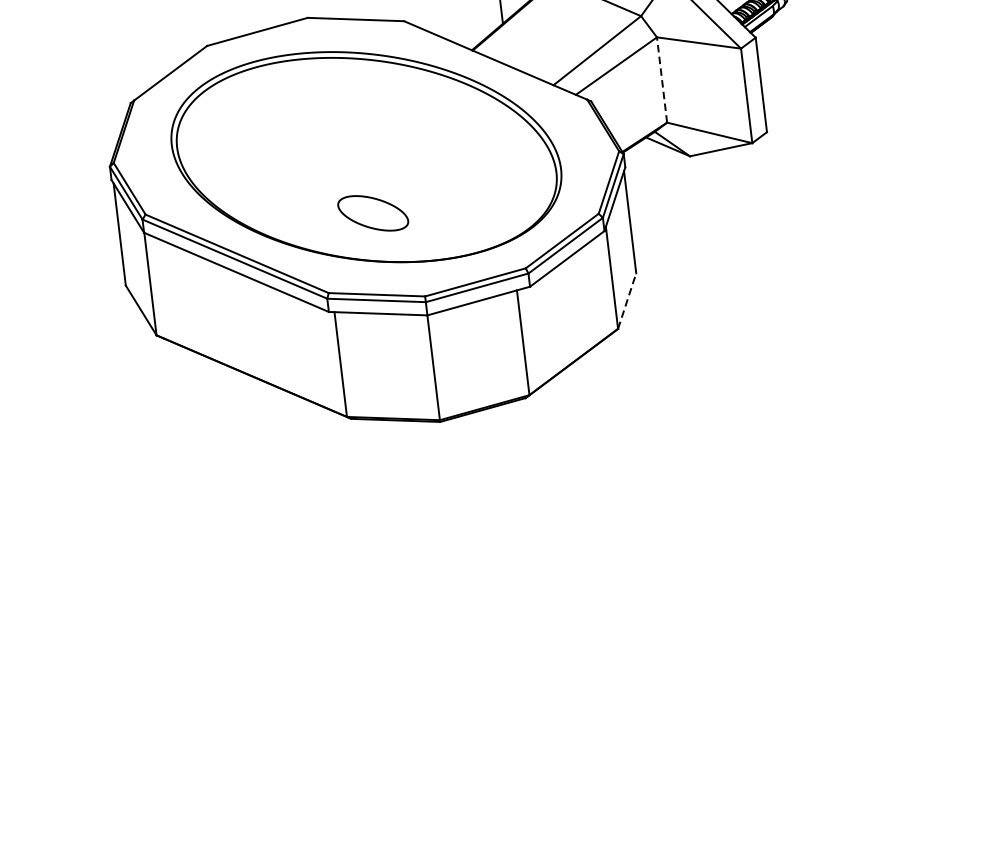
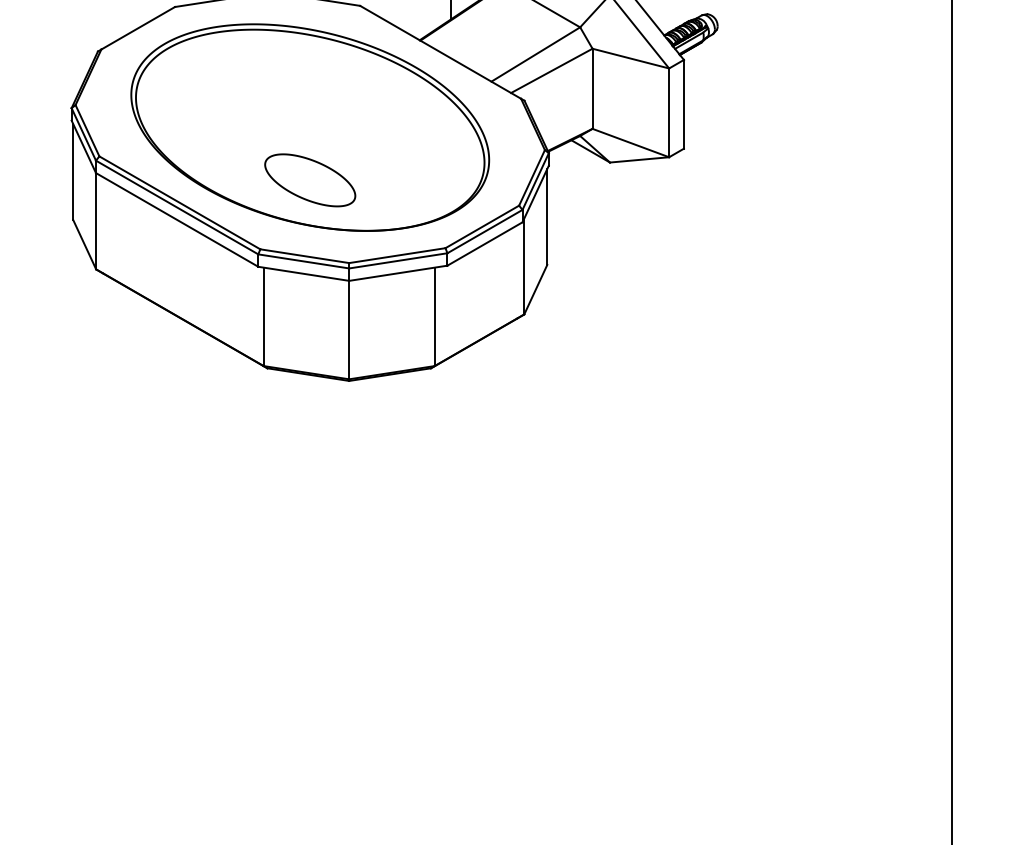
line: (661, 79) -> (592, 88), dashed -> solid
part: (373, 213) -> (310, 180), size x1.43
line: (627, 300) -> (536, 289), dashed -> solid

